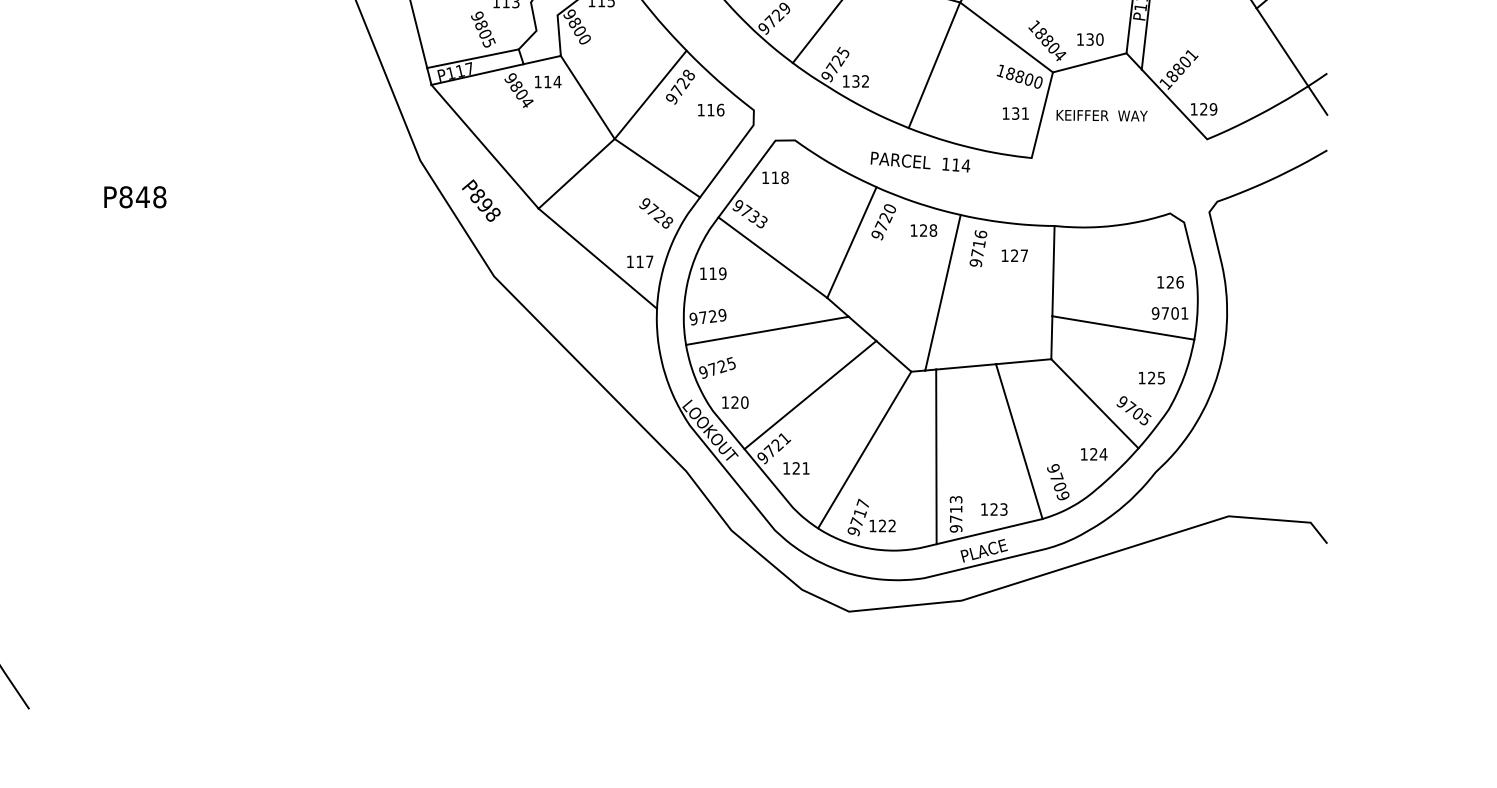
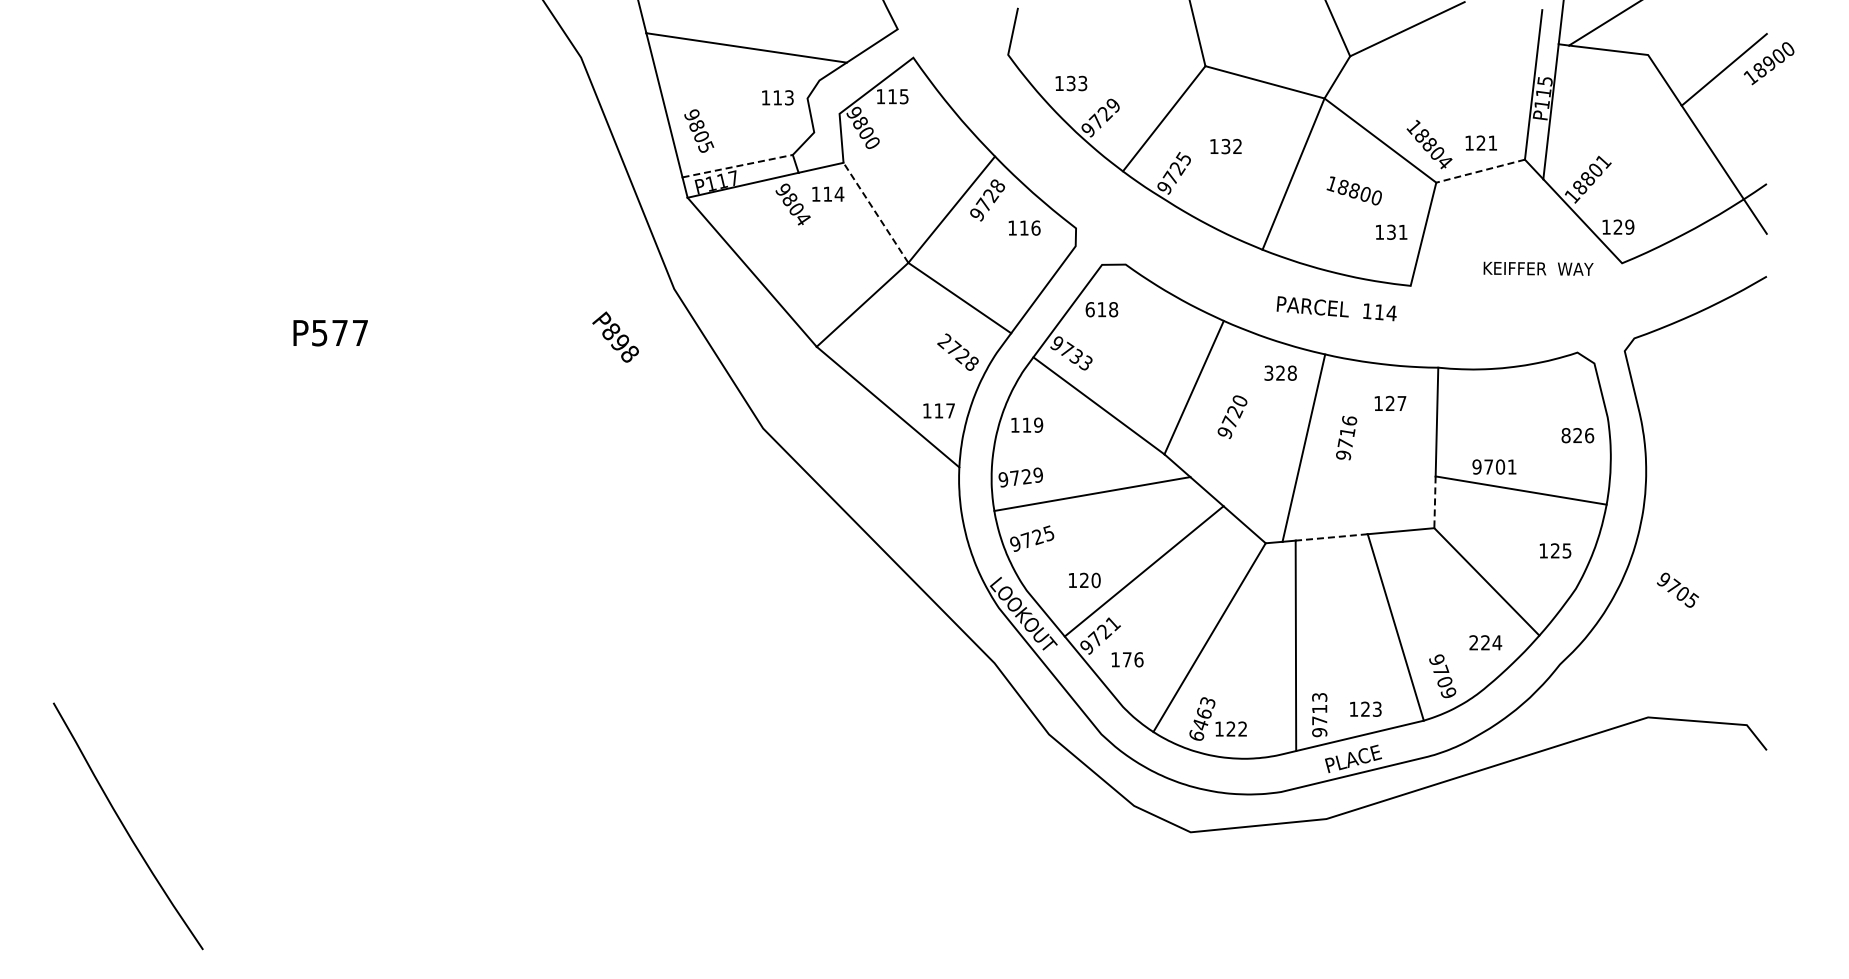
text: (483, 29) -> (699, 130), moved
text: (1094, 39) -> (1486, 142), 130 -> 121
line: (473, 58) -> (738, 166), solid -> dashed
line: (1089, 63) -> (1480, 171), solid -> dashed
text: (1019, 76) -> (1353, 190), moved
text: (855, 81) -> (1225, 146), moved
line: (587, 97) -> (875, 212), solid -> dashed
text: (1102, 115) -> (1538, 268), moved
text: (920, 161) -> (1336, 308), moved
text: (765, 177) -> (1089, 309), 118 -> 618
text: (142, 196) -> (339, 332), P848 -> P577
text: (481, 200) -> (615, 336), moved
text: (643, 204) -> (943, 341), 9728 -> 2728
text: (883, 221) -> (1232, 416), moved
text: (913, 229) -> (1268, 372), 128 -> 328
text: (978, 249) -> (1346, 438), moved
text: (1160, 282) -> (1565, 435), 126 -> 826
text: (1170, 312) -> (1494, 466), moved
line: (1052, 337) -> (1435, 502), solid -> dashed
line: (965, 366) -> (1331, 537), solid -> dashed
text: (735, 402) -> (1084, 580), moved
text: (1133, 410) -> (1677, 589), moved
text: (1083, 454) -> (1473, 642), 124 -> 224
text: (800, 468) -> (1132, 659), 121 -> 176
text: (858, 517) -> (1202, 718), 9717 -> 6463

